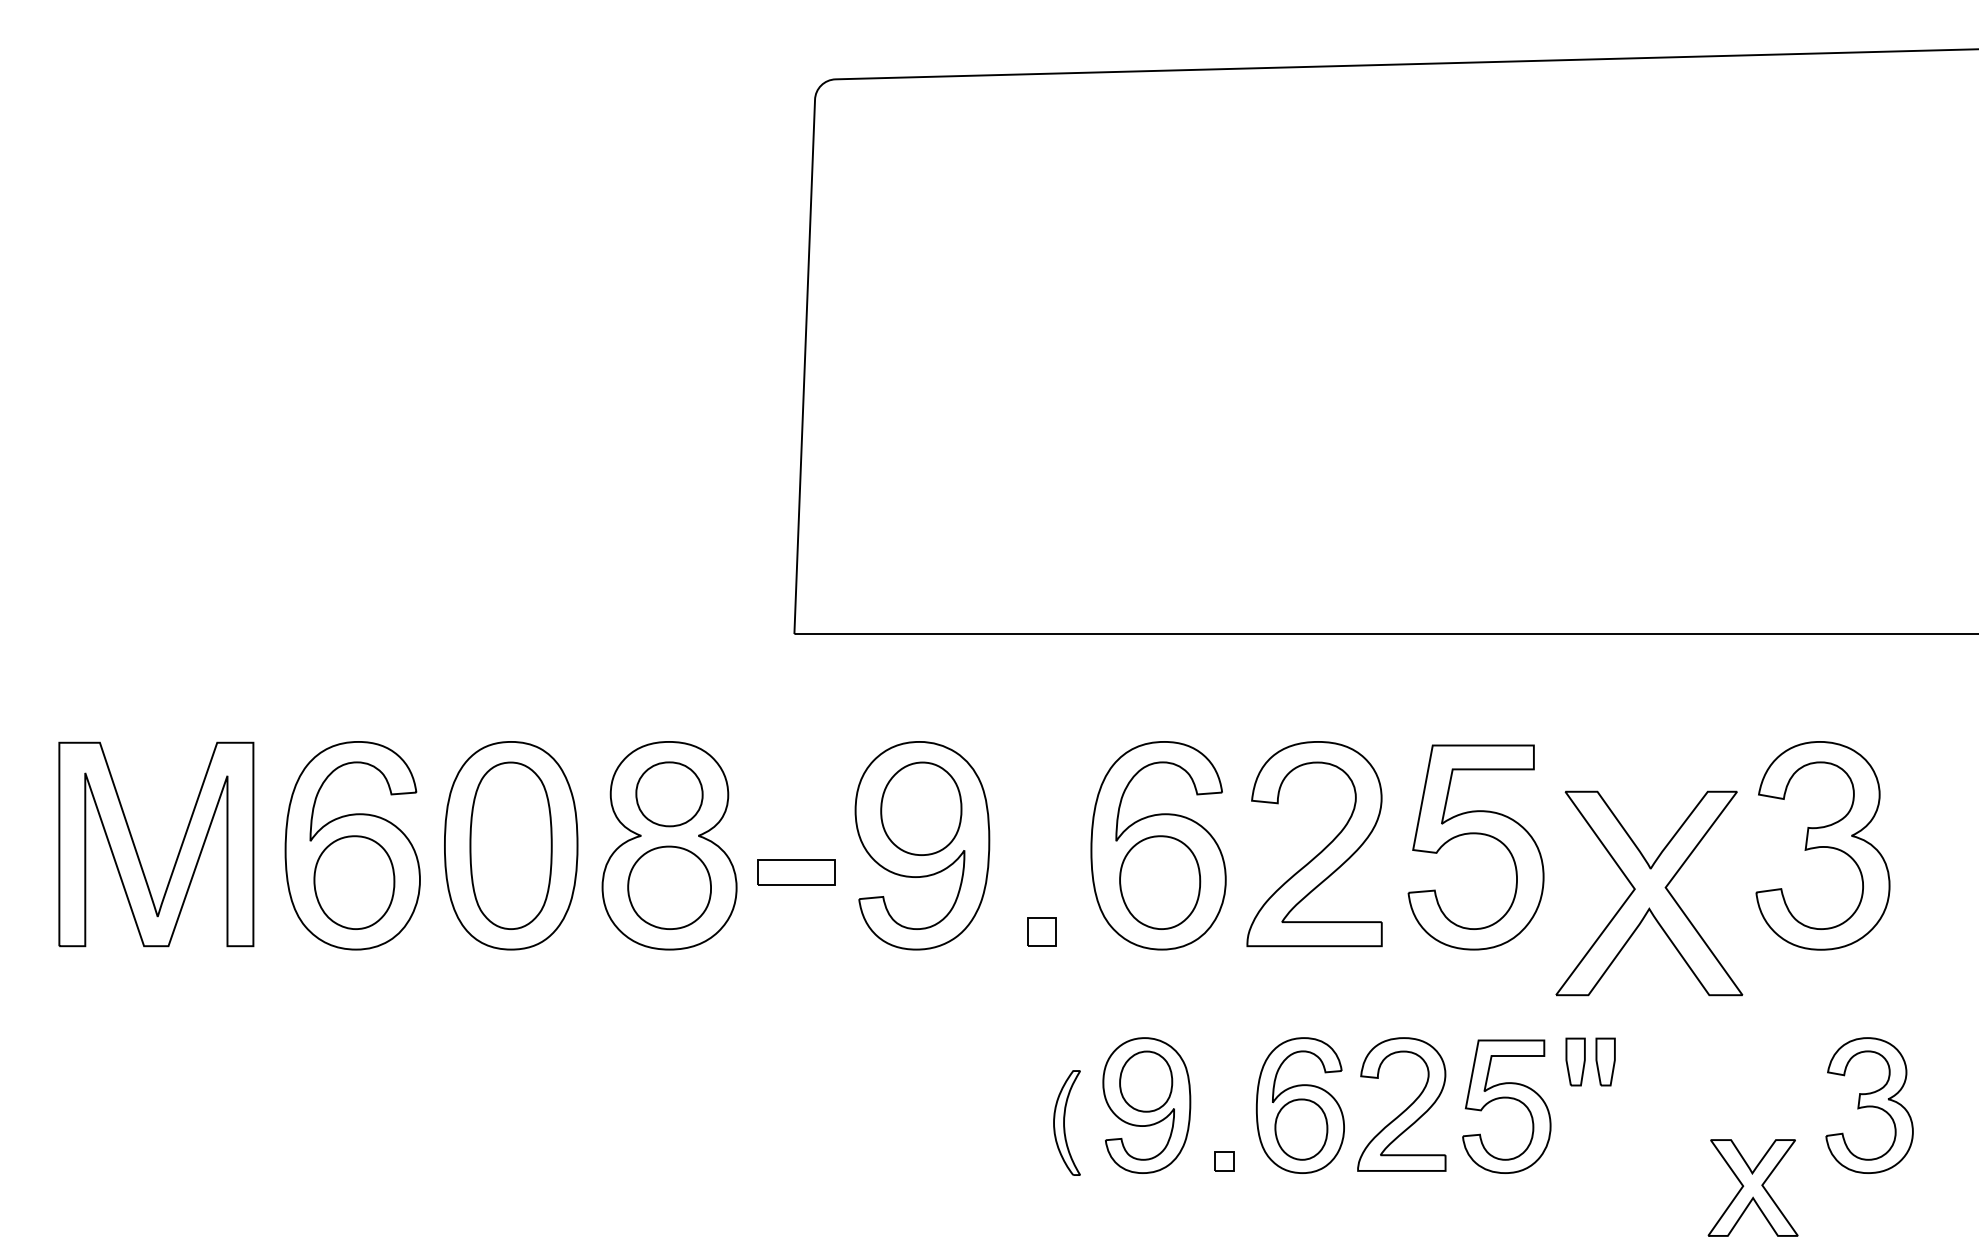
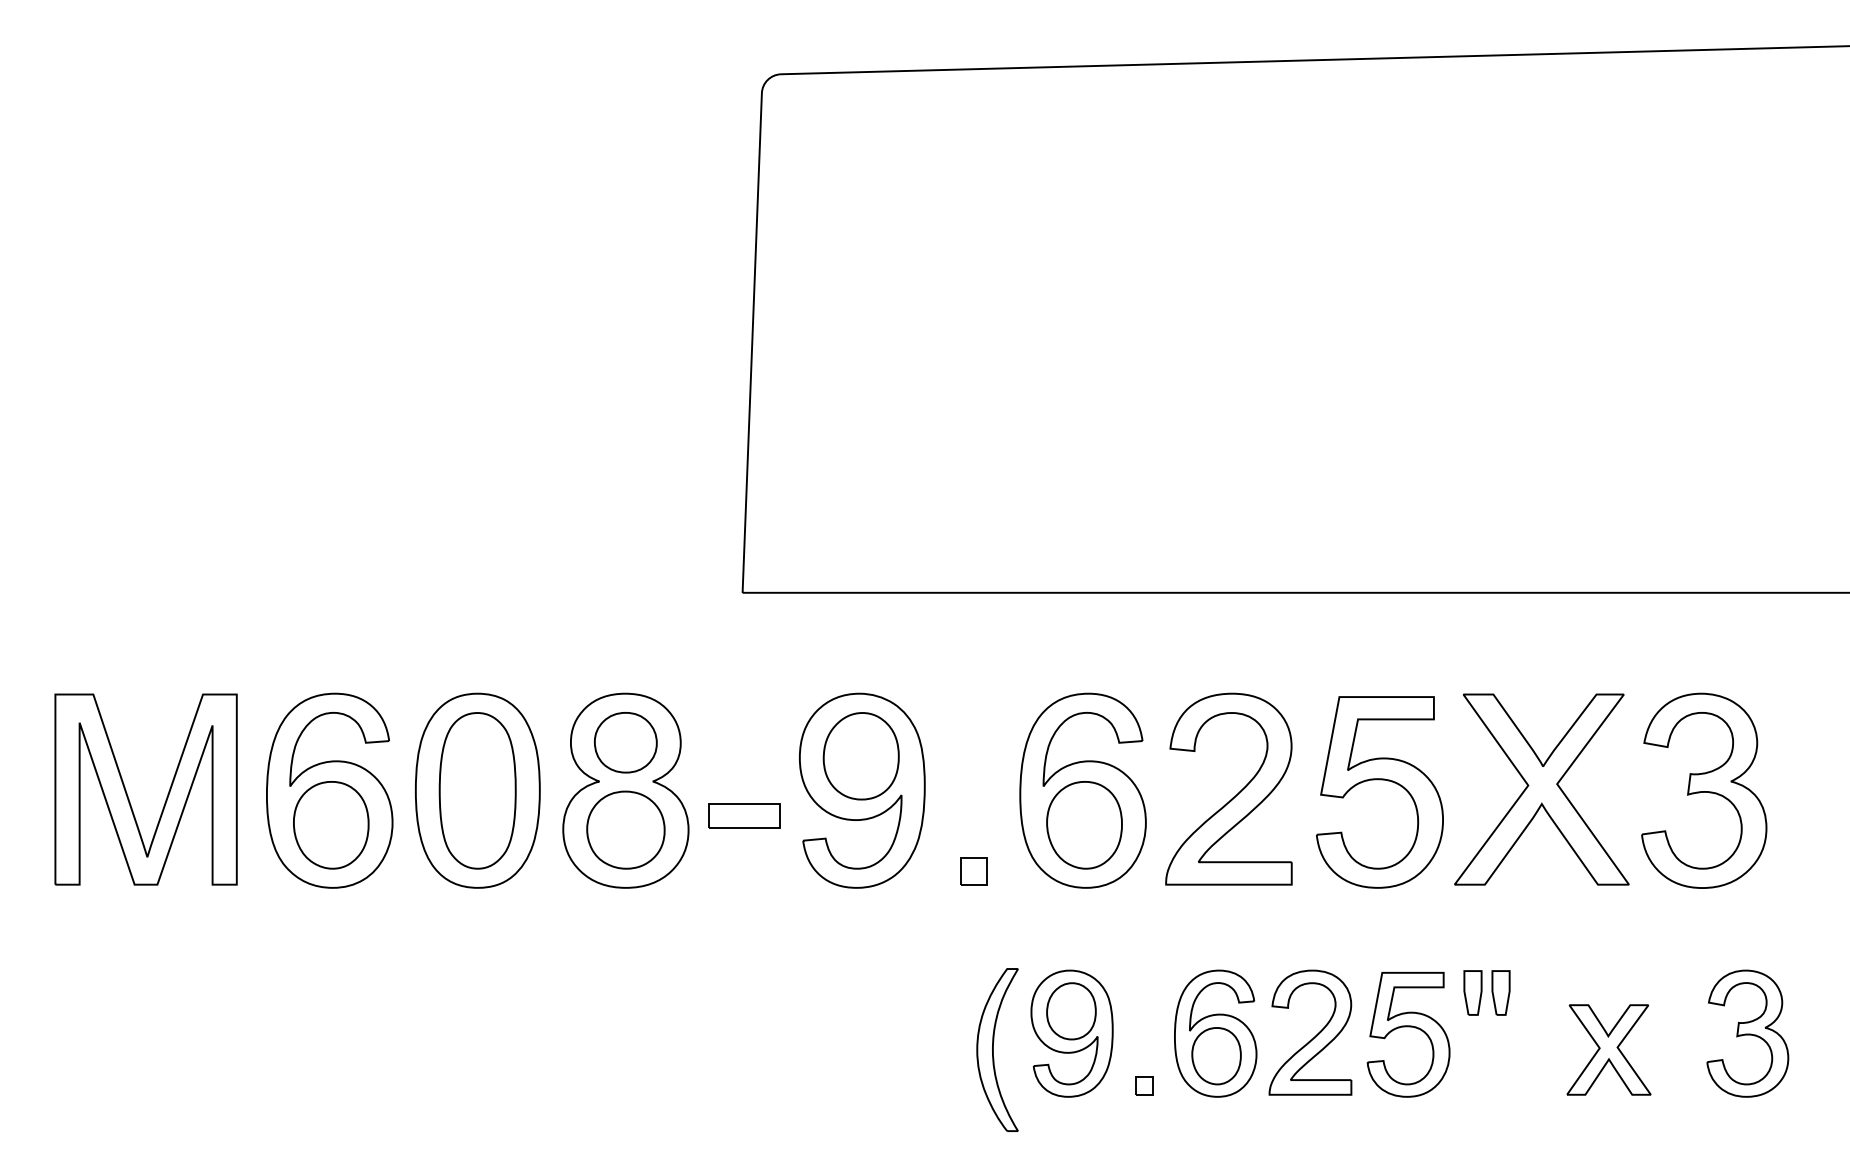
part: (1649, 893) -> (1542, 789), moved
part: (1066, 1122) -> (996, 1049), size x1.67
part: (1752, 1187) -> (1608, 1049), moved

